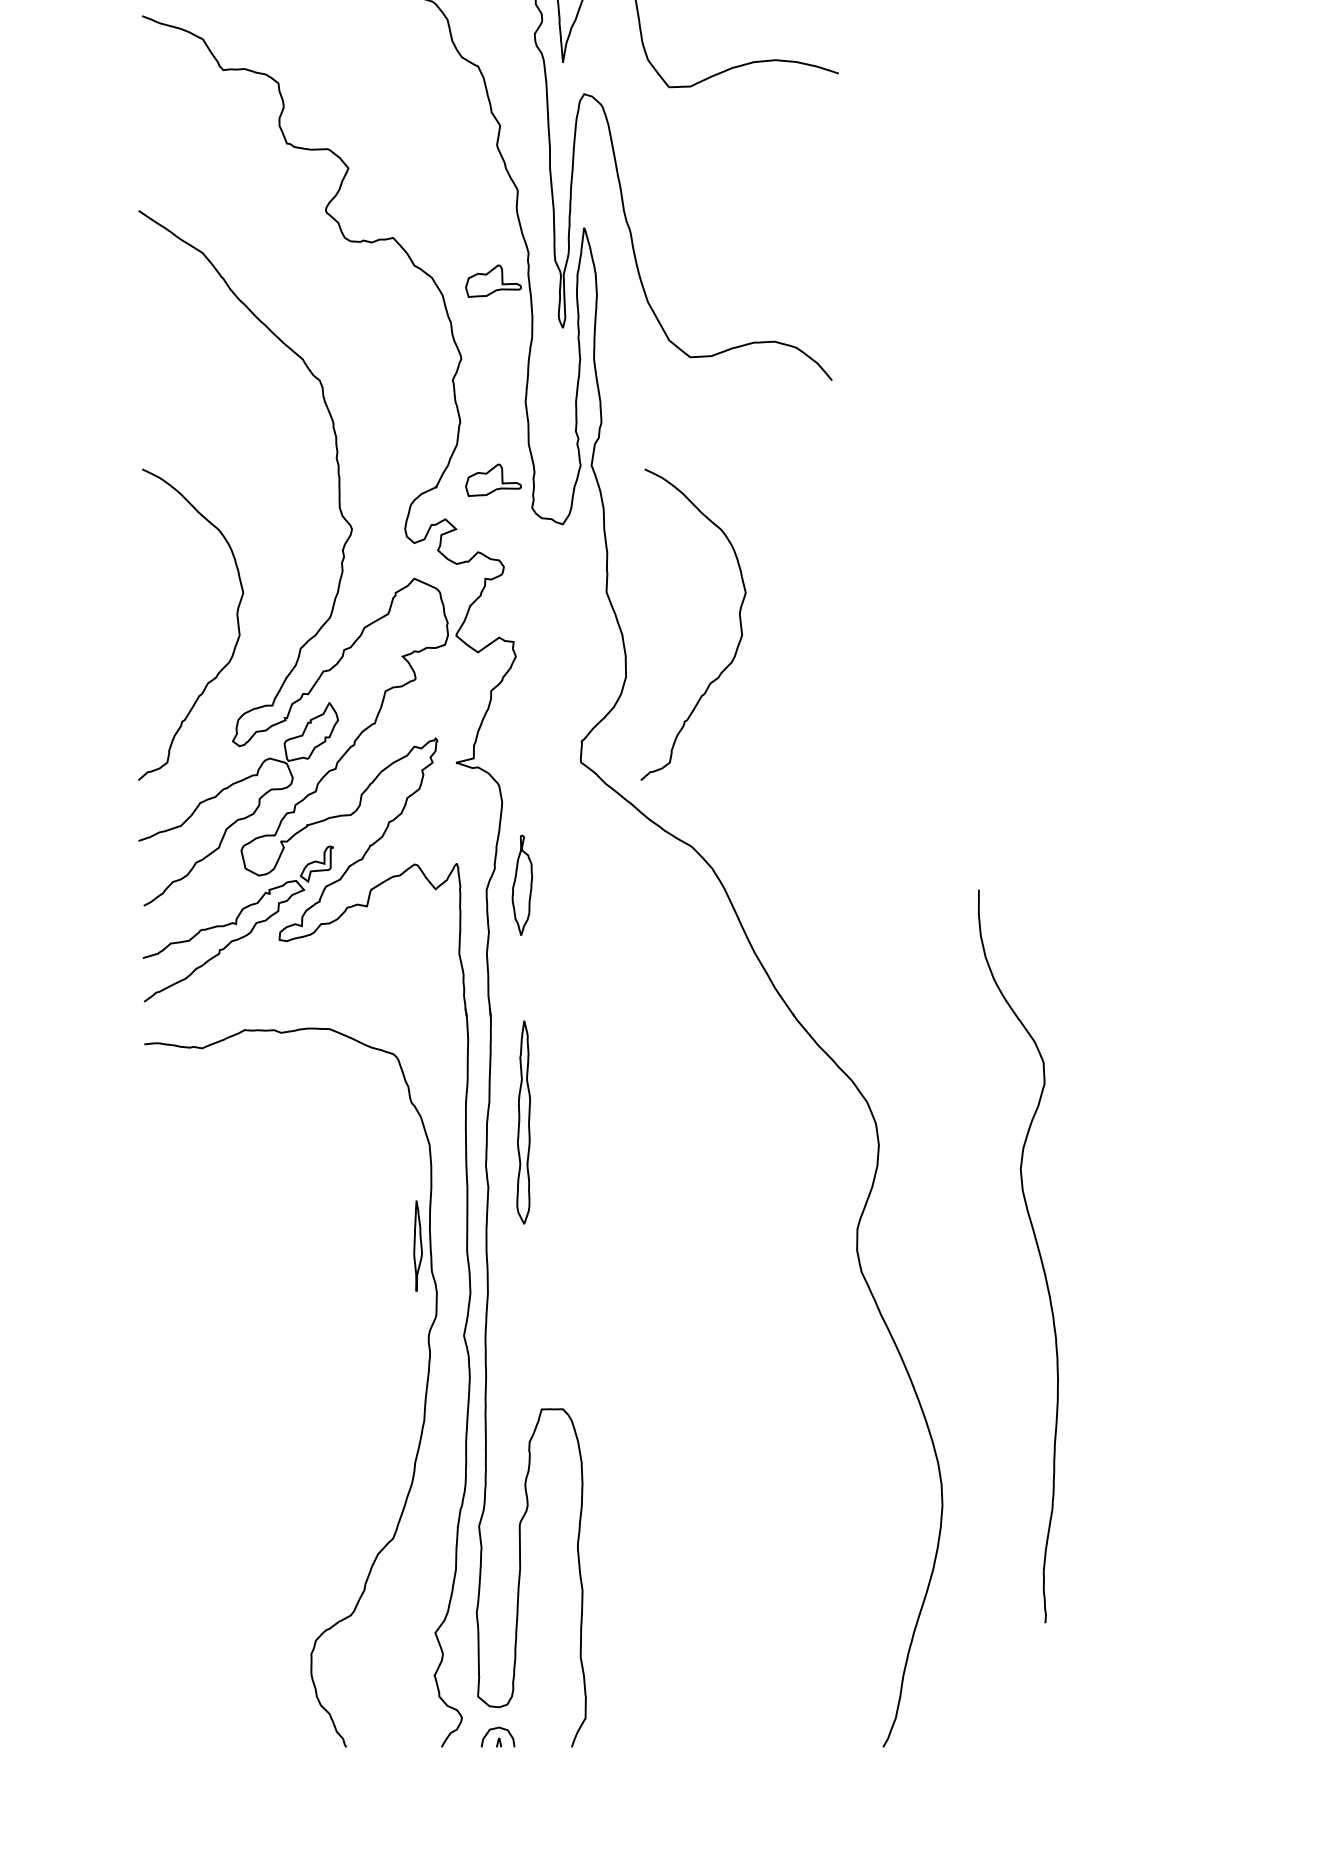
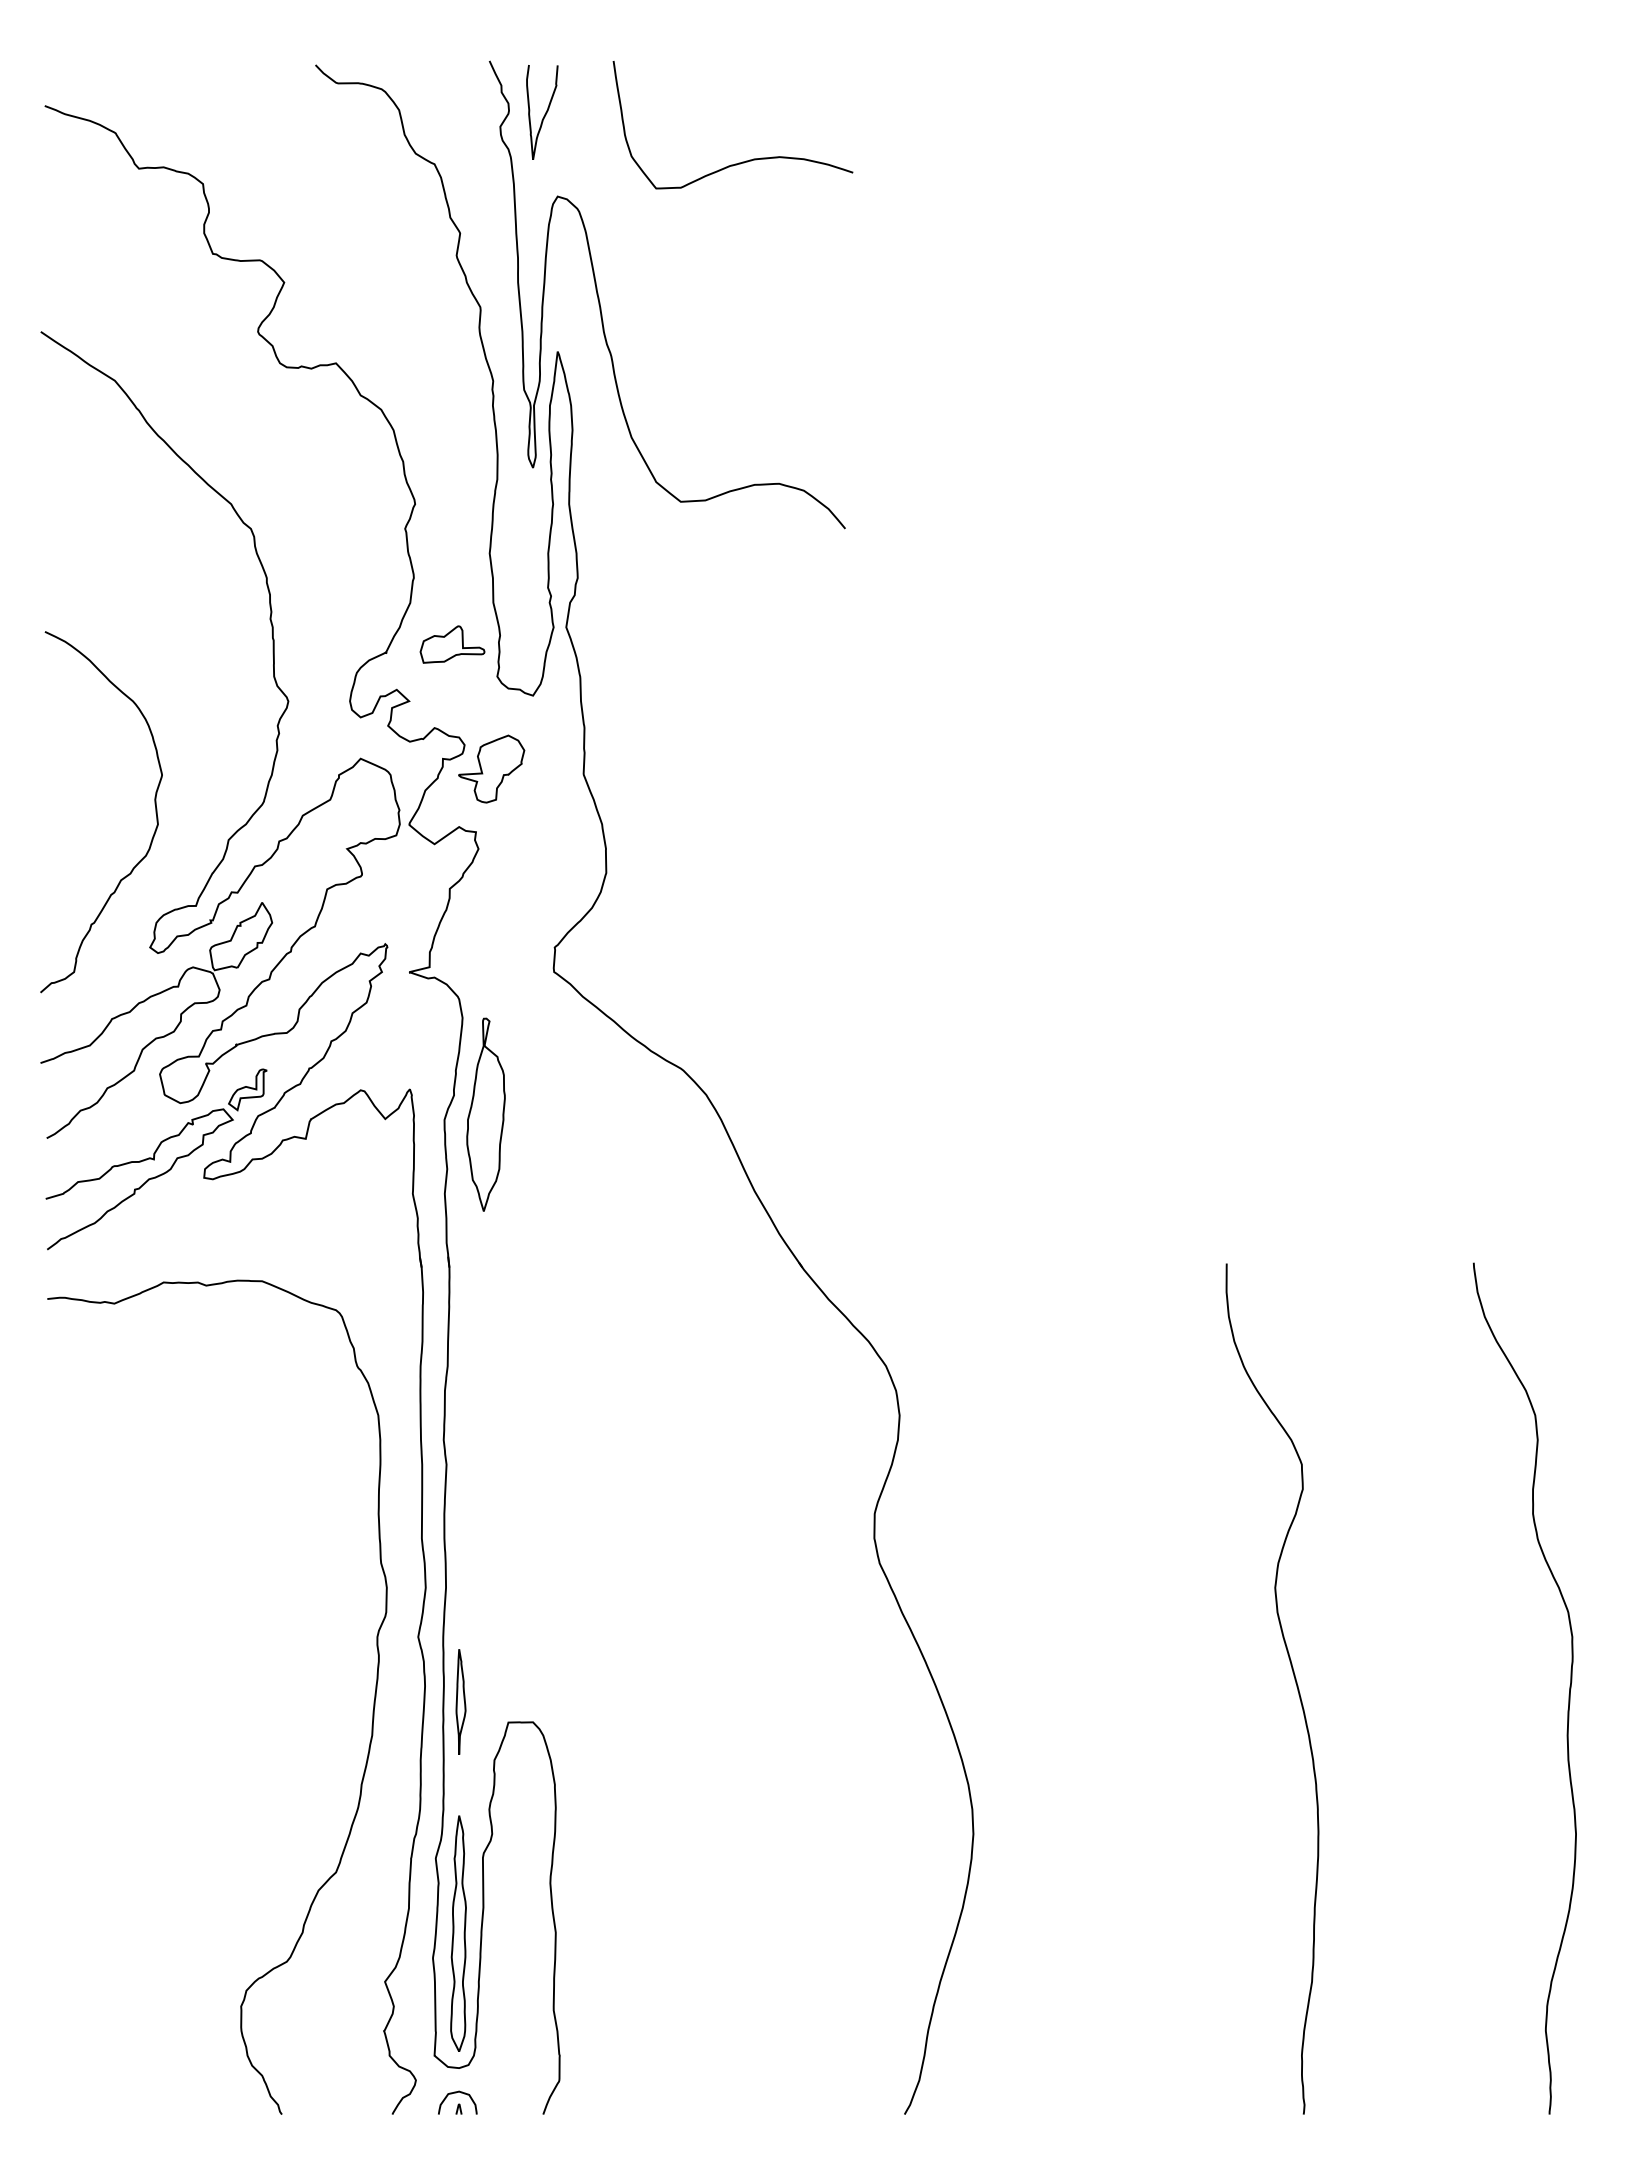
part: (493, 281) -> (452, 413), removed
part: (527, 587) -> (491, 768), added
curve: (739, 618) -> (737, 804), removed
part: (521, 885) -> (485, 1114), size x1.67
part: (523, 1122) -> (458, 1933), moved
part: (417, 1245) -> (460, 1701), moved
curve: (1037, 1249) -> (1294, 1680), moved

